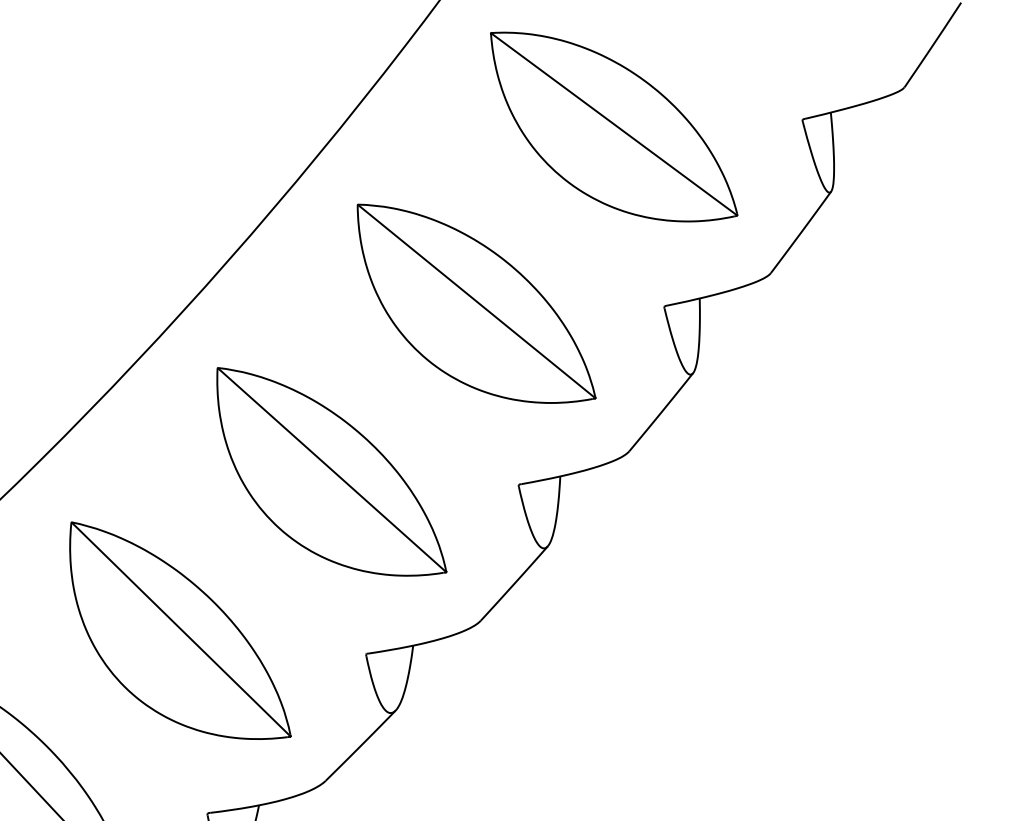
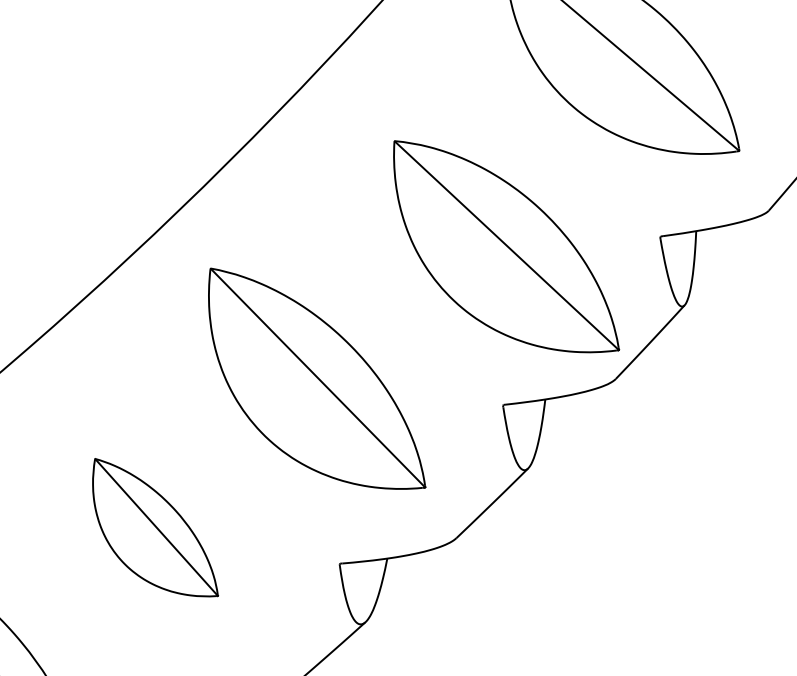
part: (476, 303) -> (506, 247), moved
part: (180, 630) -> (156, 528), size x0.6

